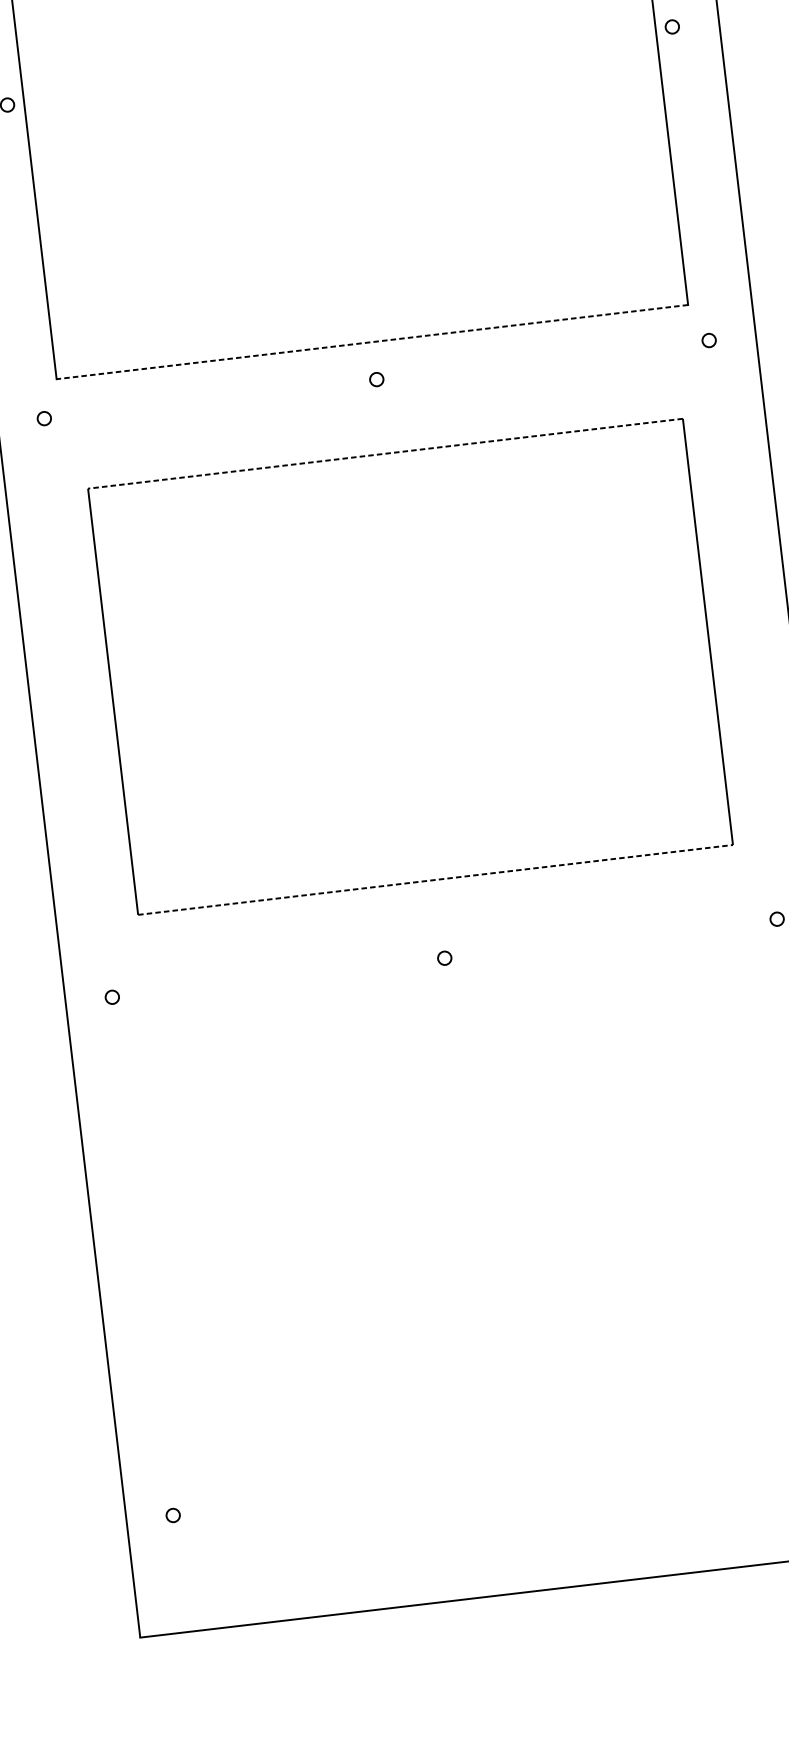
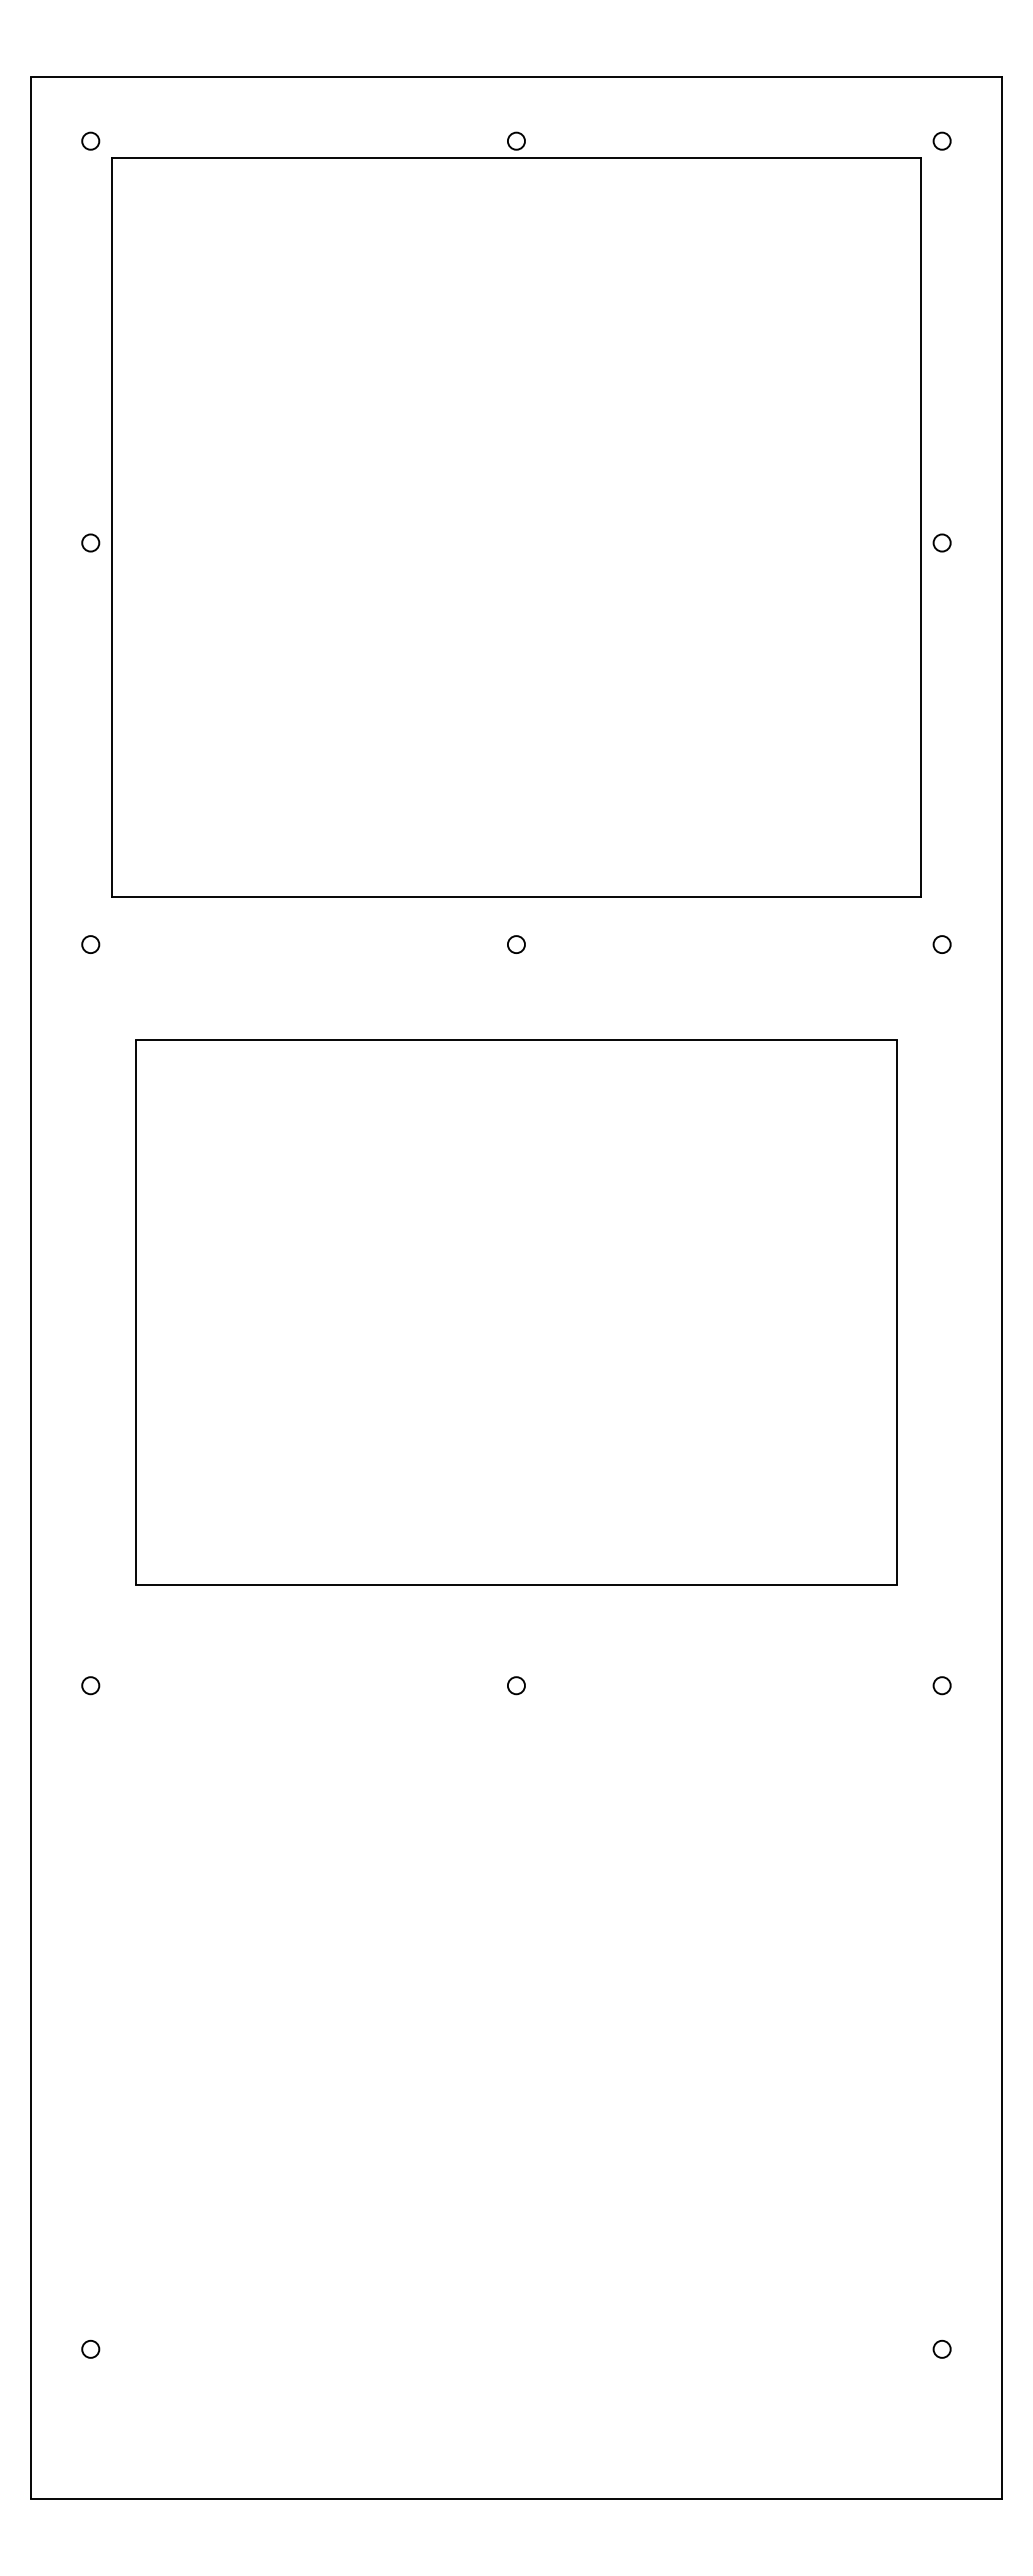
line: (371, 342) -> (515, 896), dashed -> solid
line: (385, 453) -> (516, 1039), dashed -> solid
line: (435, 880) -> (516, 1585), dashed -> solid

